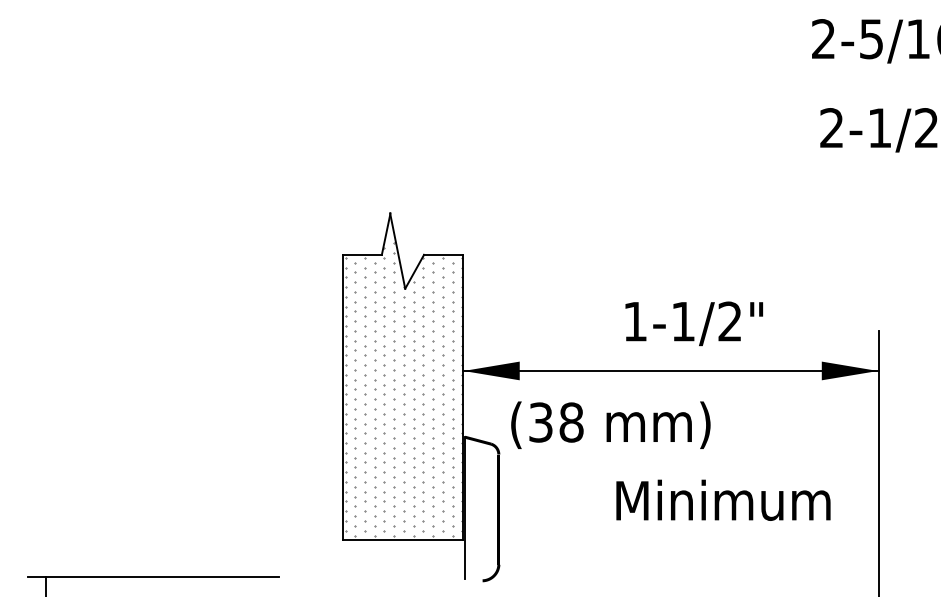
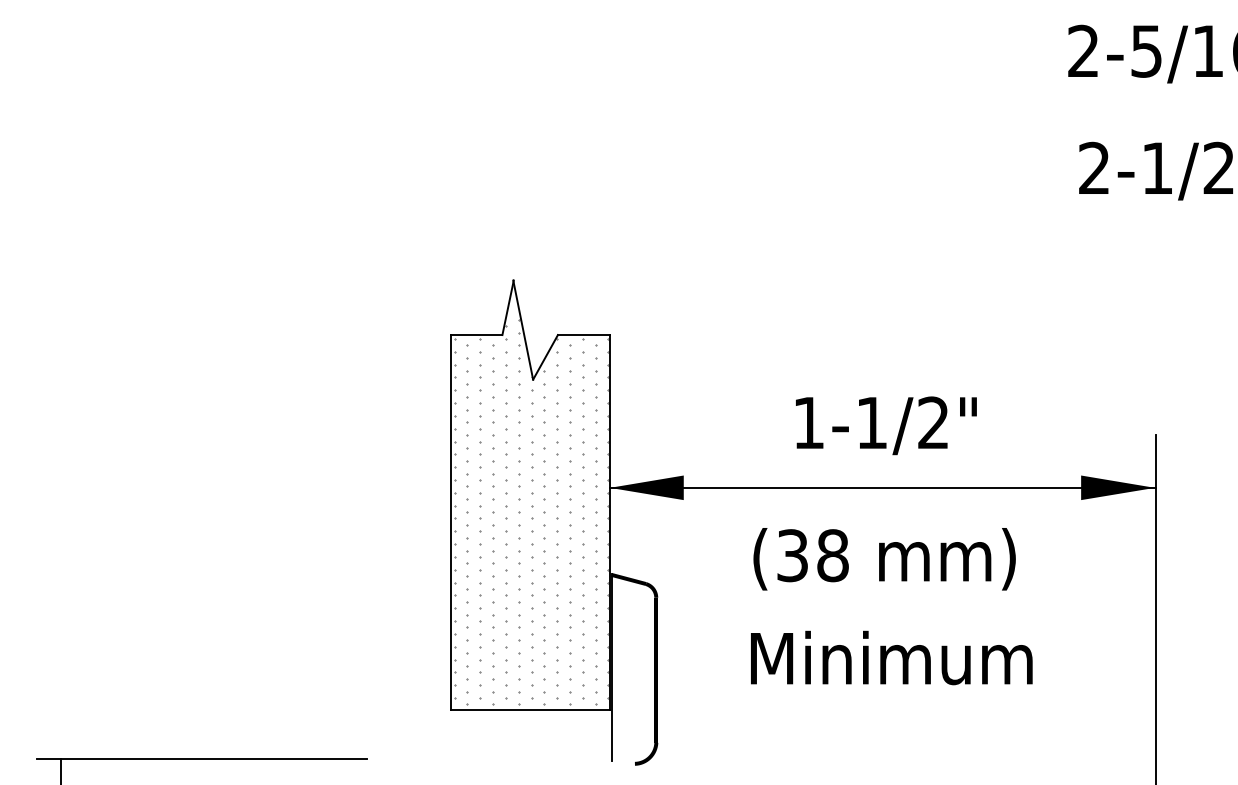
text: (694, 323) -> (886, 425), moved
text: (610, 425) -> (884, 559), moved
text: (723, 499) -> (891, 657), moved

